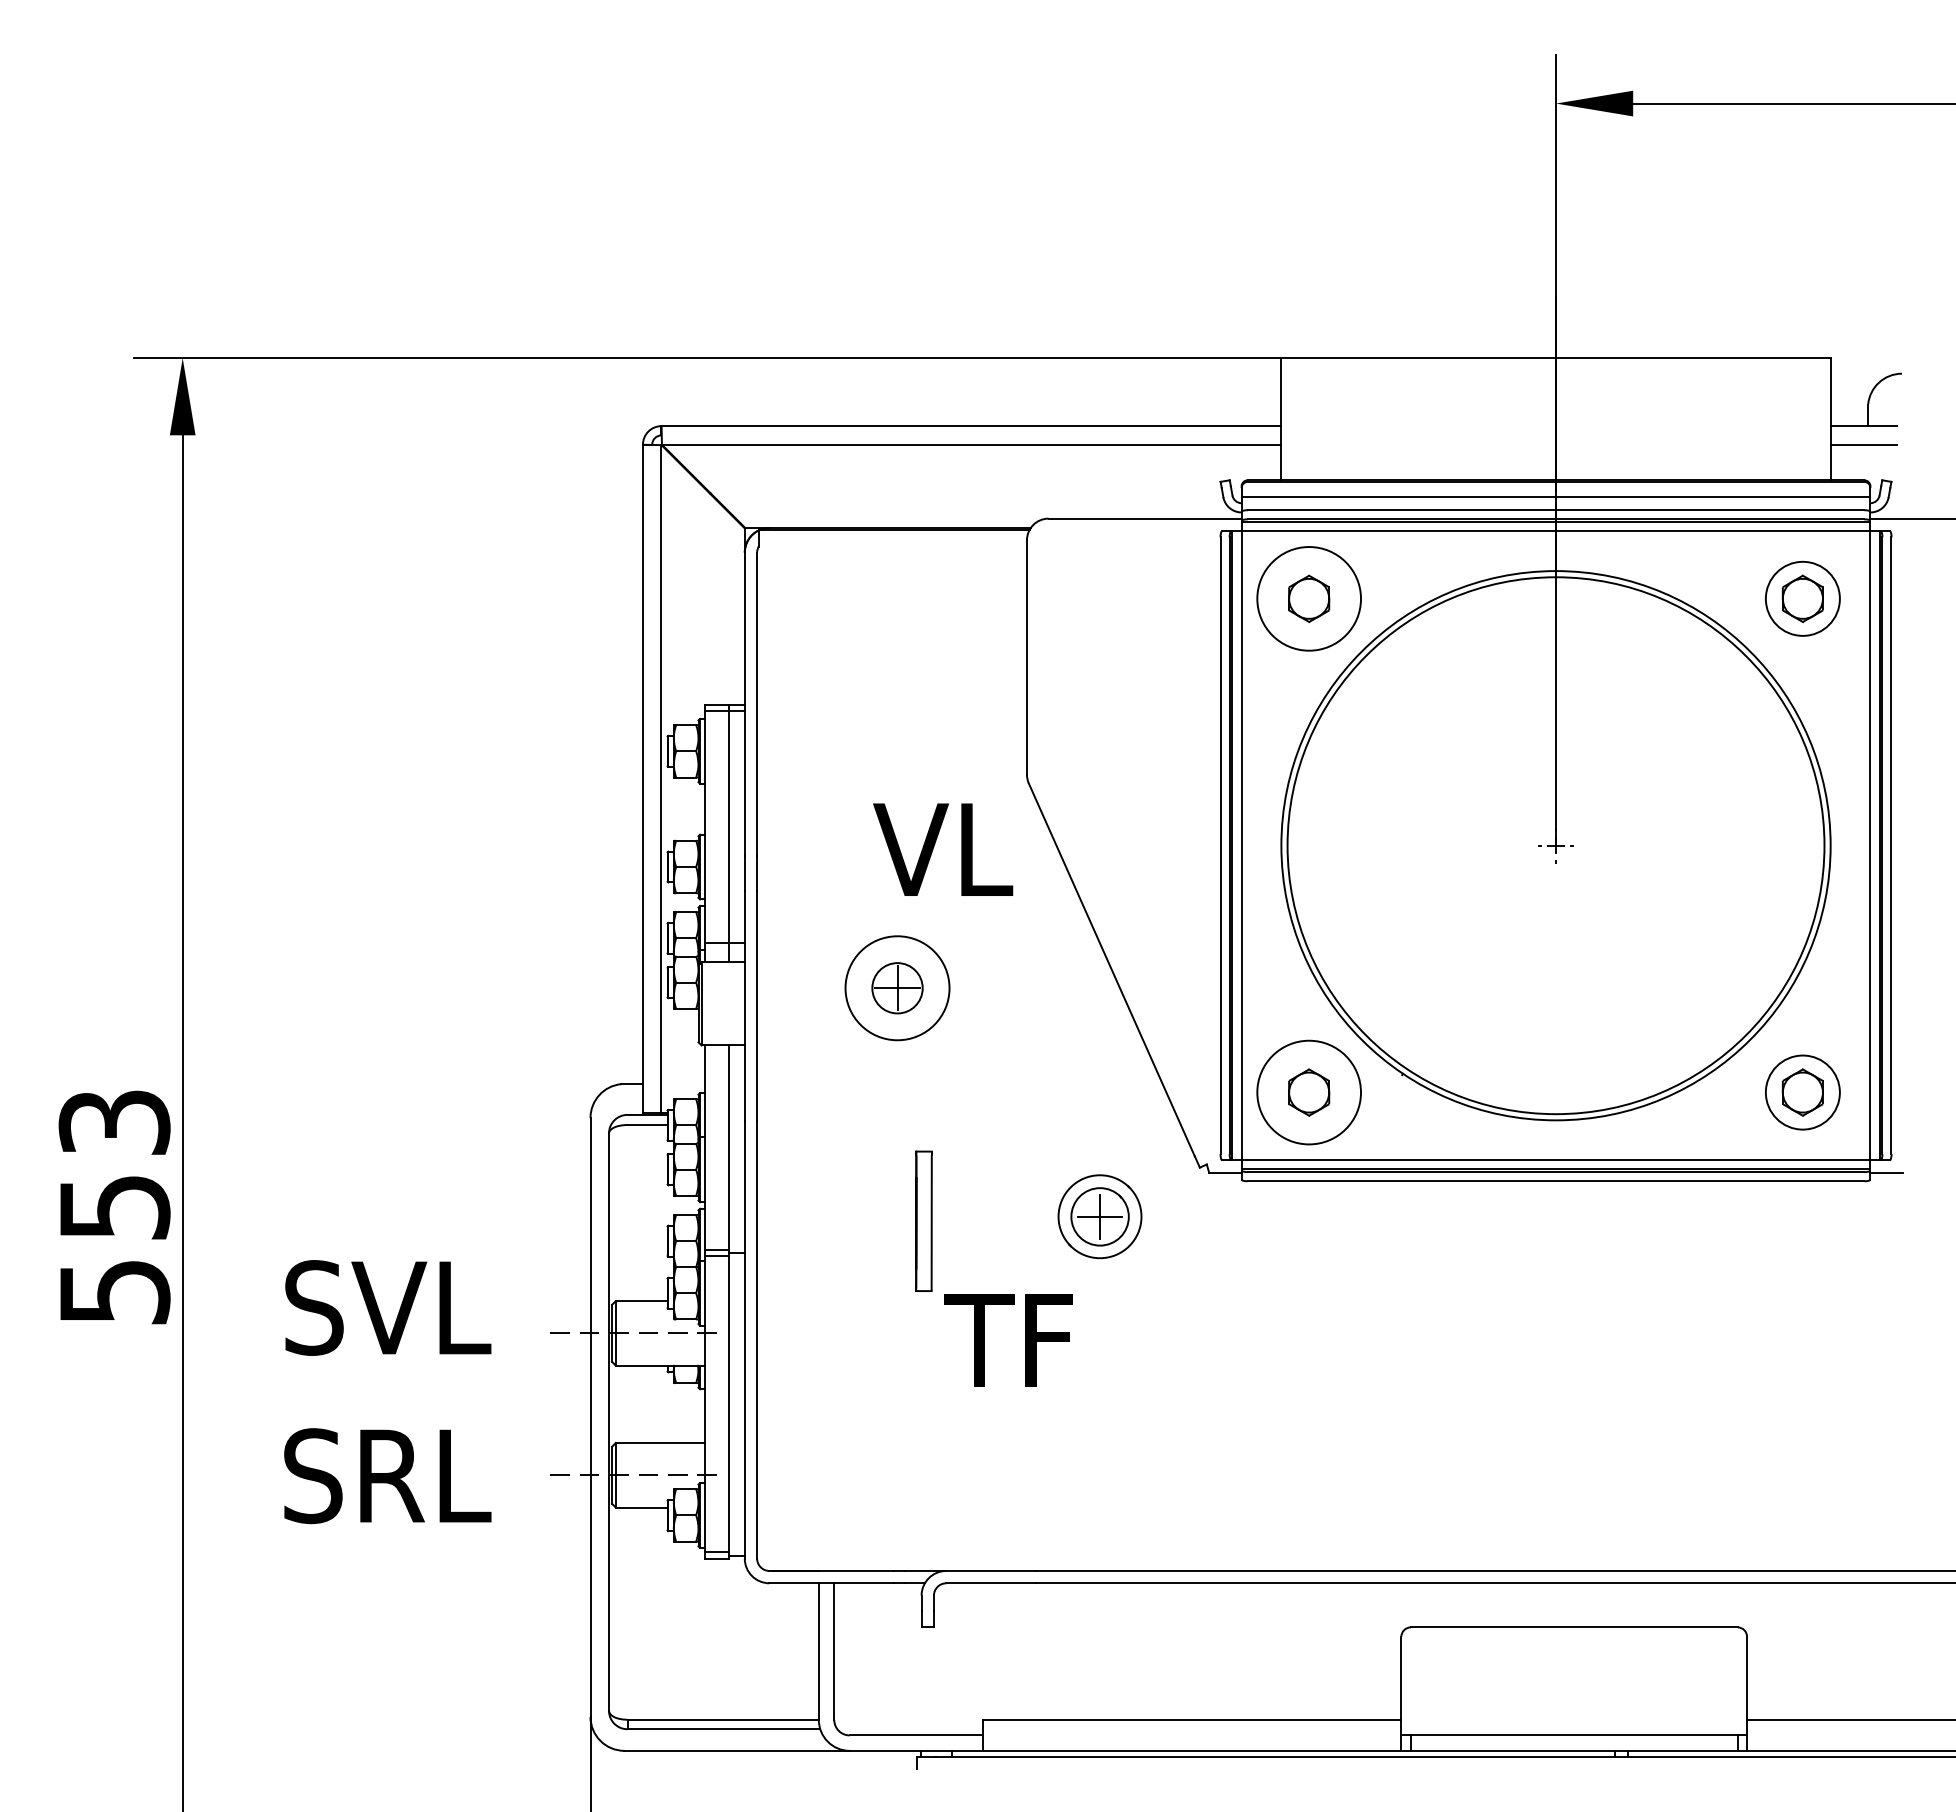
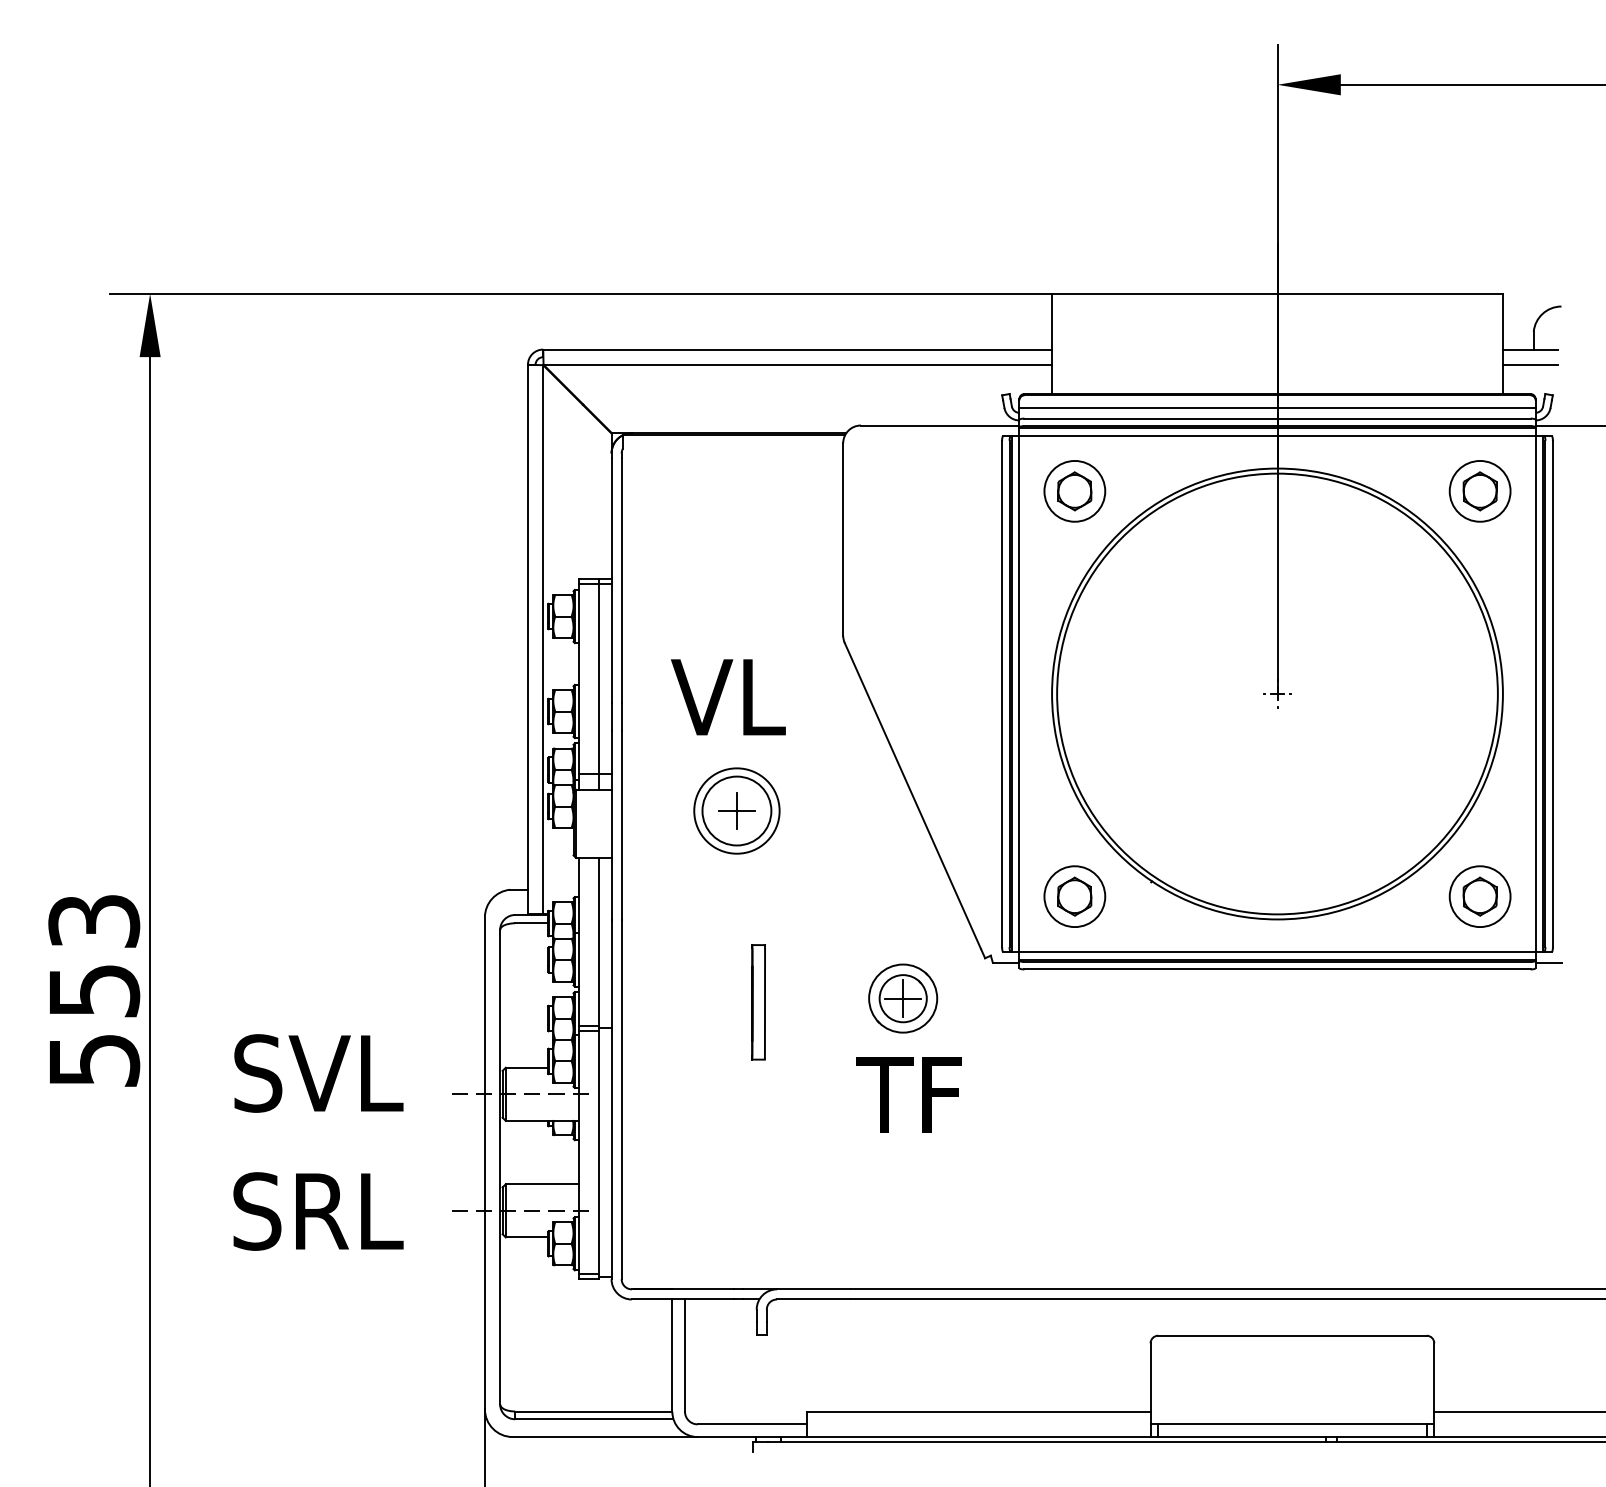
circle: (1309, 598) -> (1075, 491), size x0.71
text: (943, 849) -> (728, 697), moved
circle: (897, 988) -> (736, 811), size x1.67
circle: (1309, 1092) -> (1075, 896), size x0.71
text: (1008, 1340) -> (908, 1095), moved

